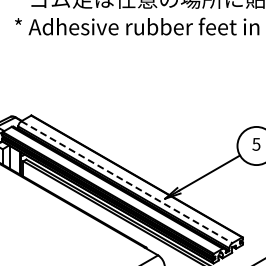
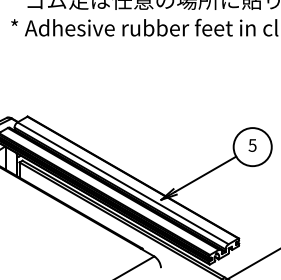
line: (127, 182) -> (123, 183), dashed -> solid

